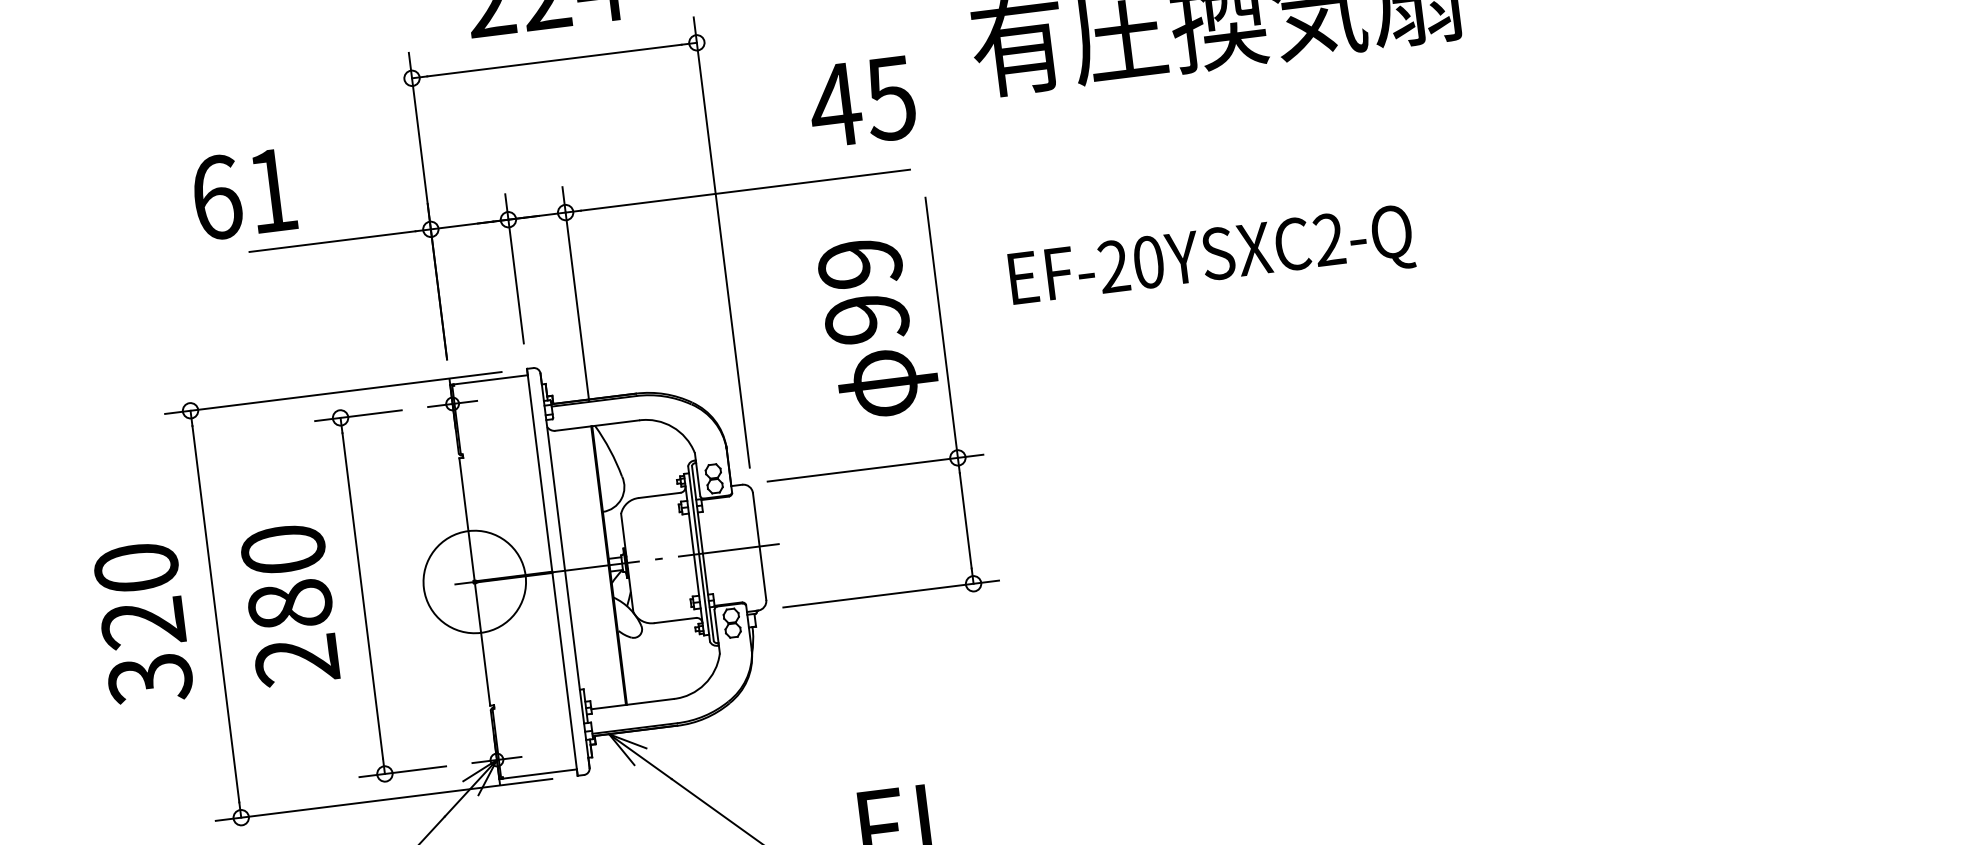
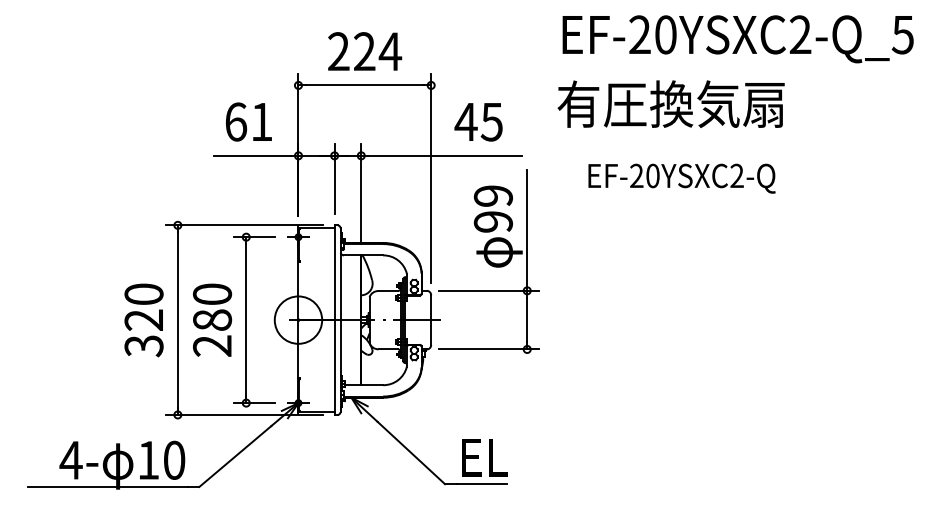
text: (861, 102) -> (478, 122), moved
text: (243, 193) -> (248, 121), moved
text: (1210, 260) -> (681, 178), moved

